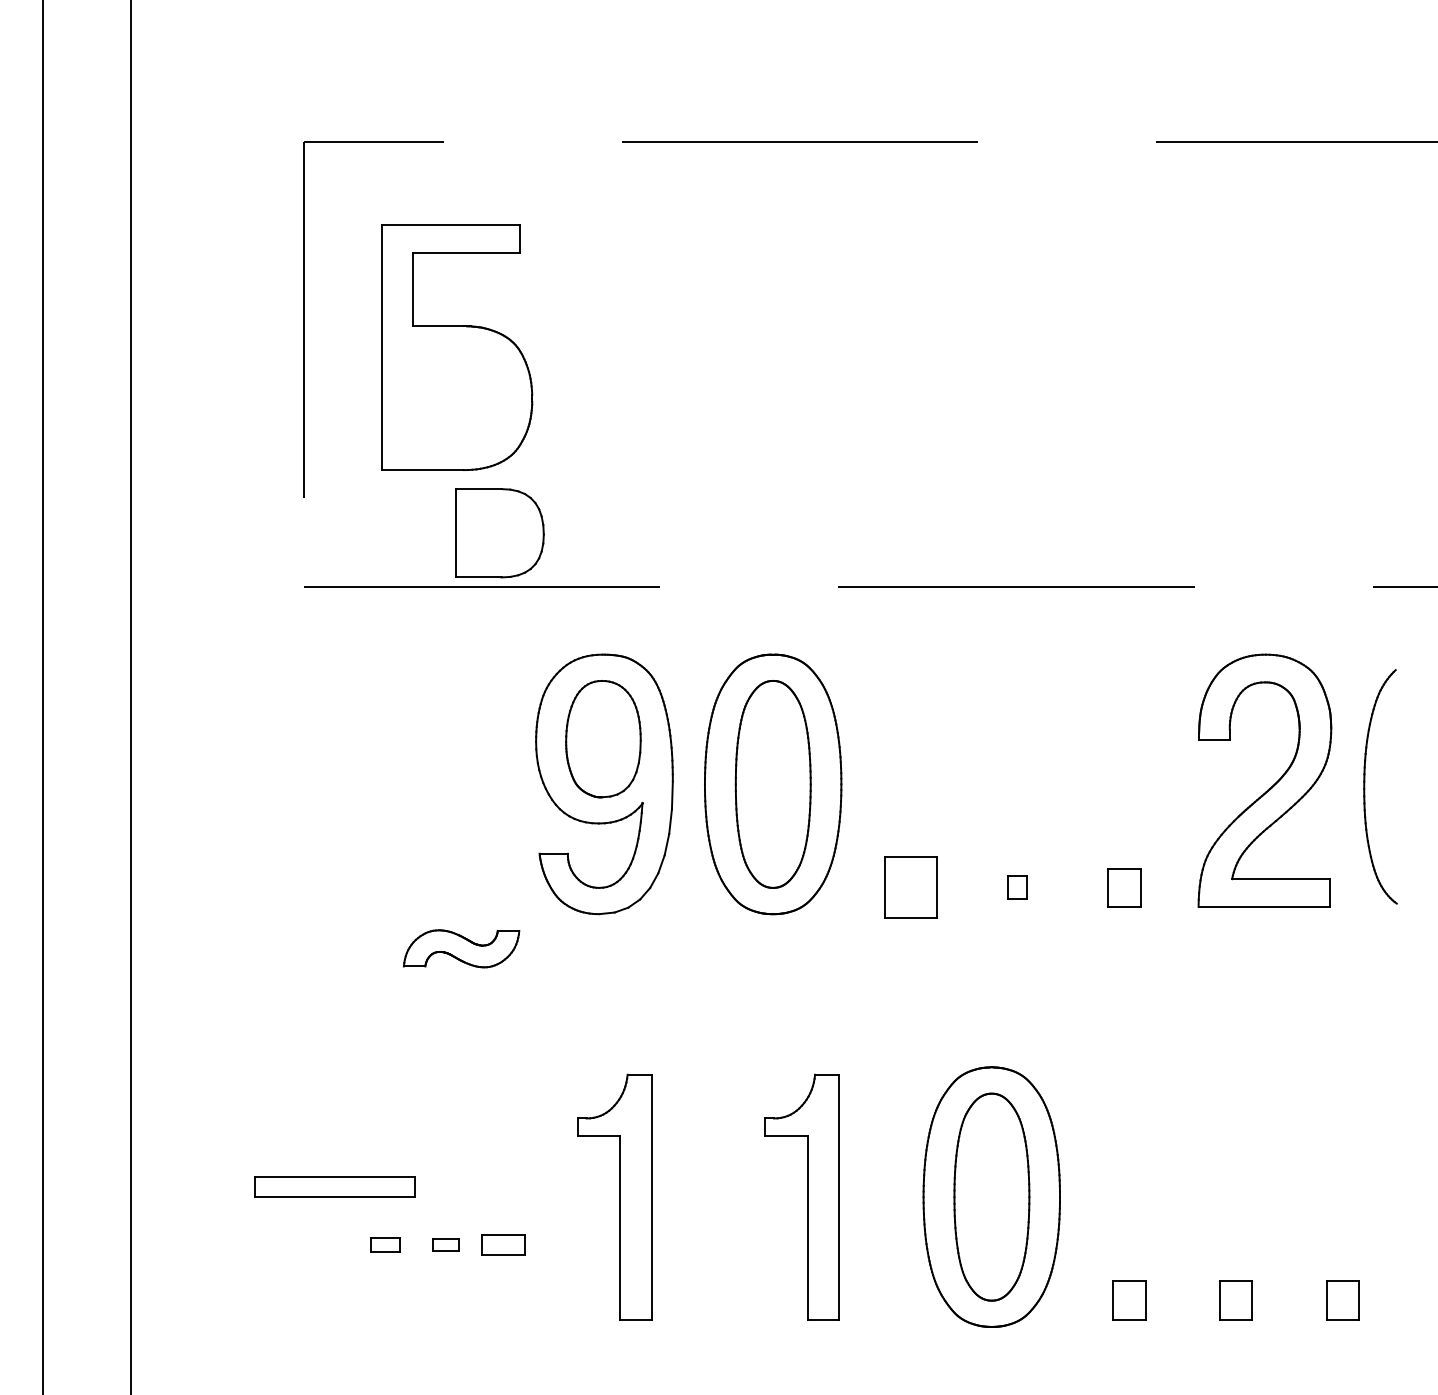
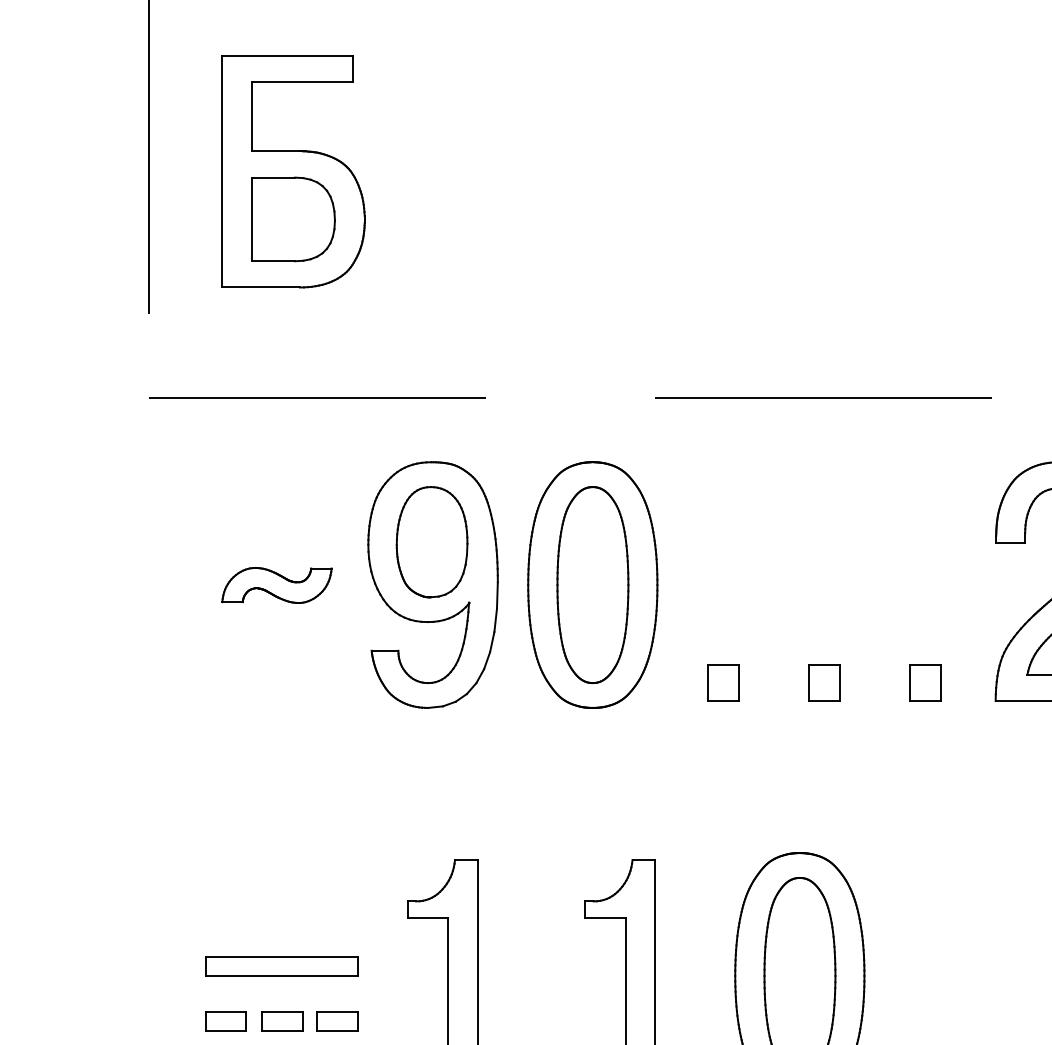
part: (499, 533) -> (292, 219), moved
part: (910, 887) -> (722, 682), size x0.62
part: (1017, 887) -> (824, 682), size x1.67
part: (461, 948) -> (276, 585), moved
part: (334, 1186) -> (281, 965), moved
part: (385, 1244) -> (225, 1020), size x1.43
part: (445, 1244) -> (282, 1020), size x1.67

